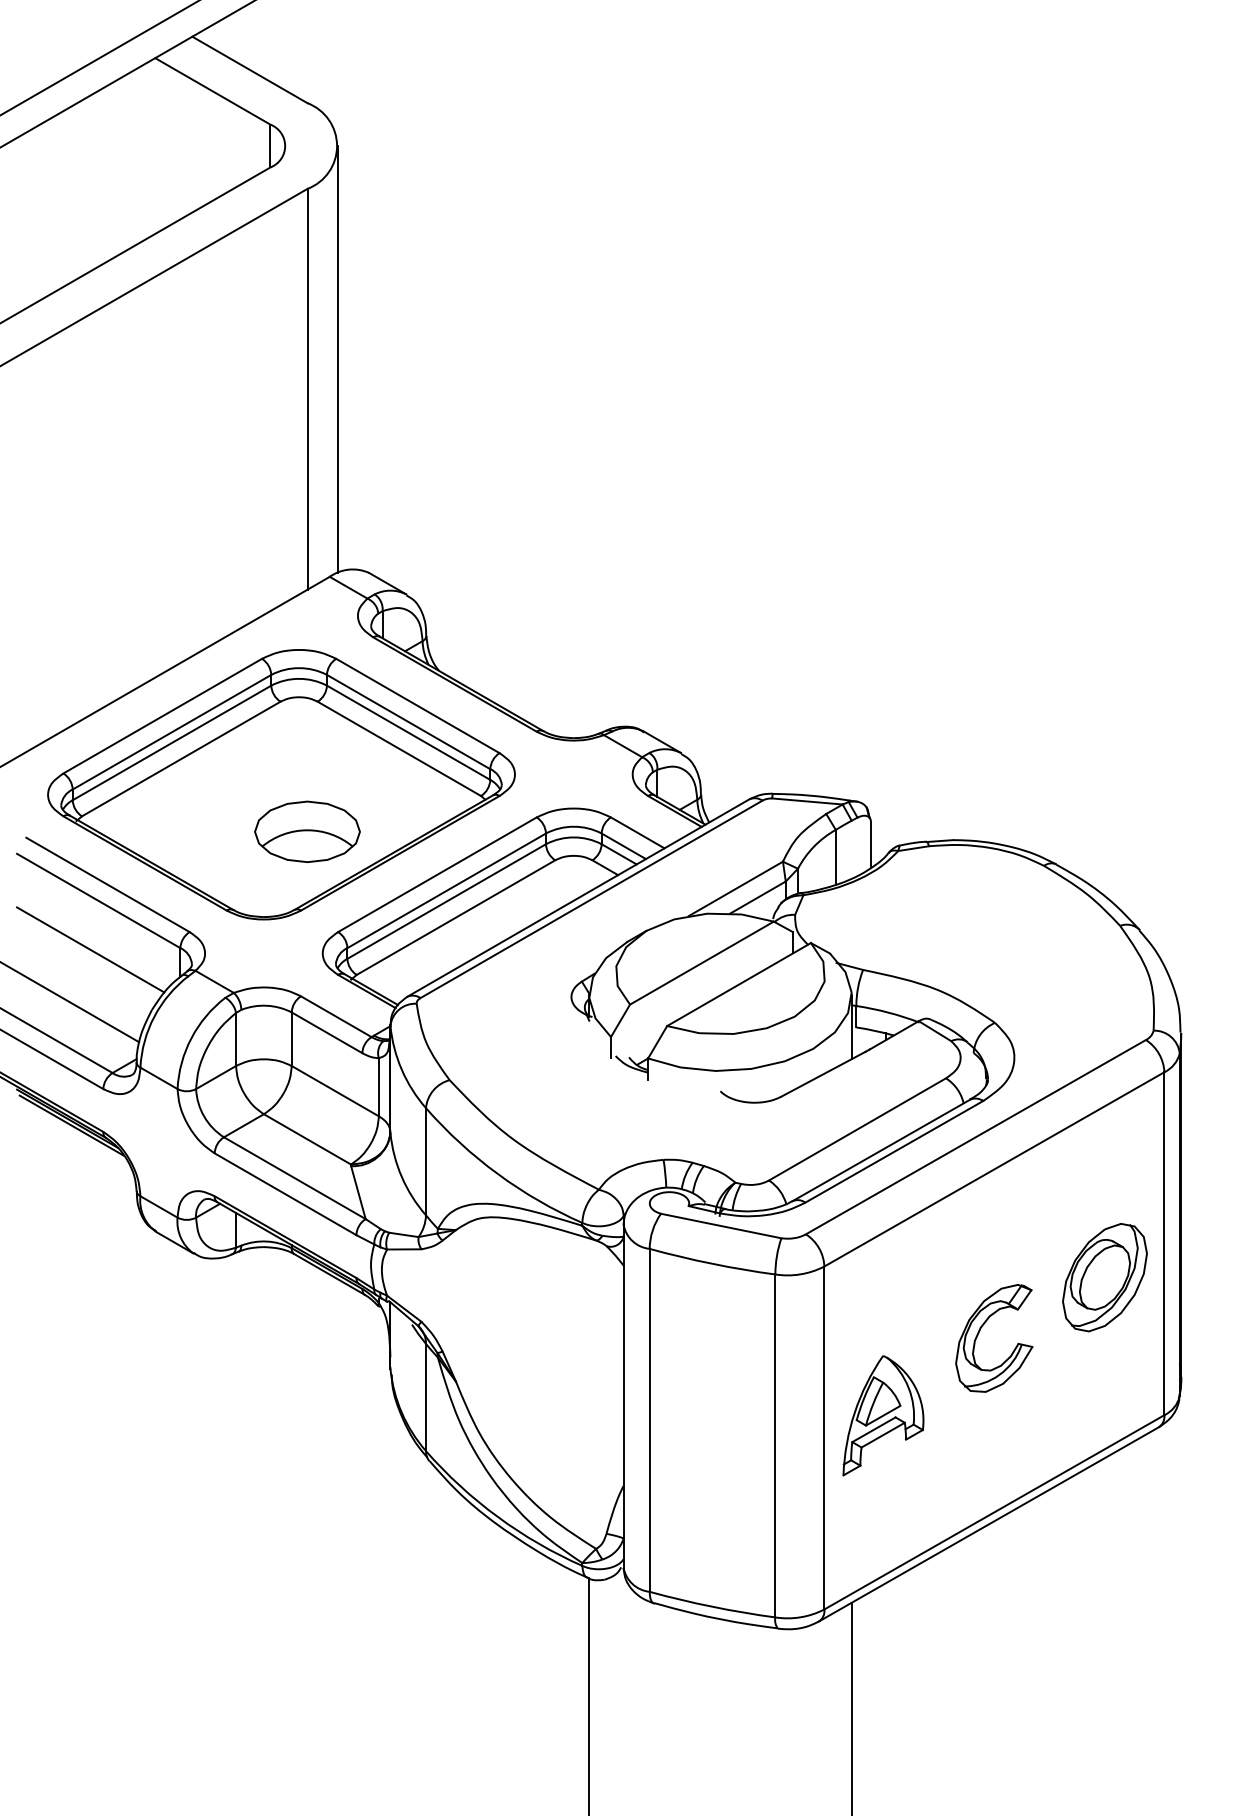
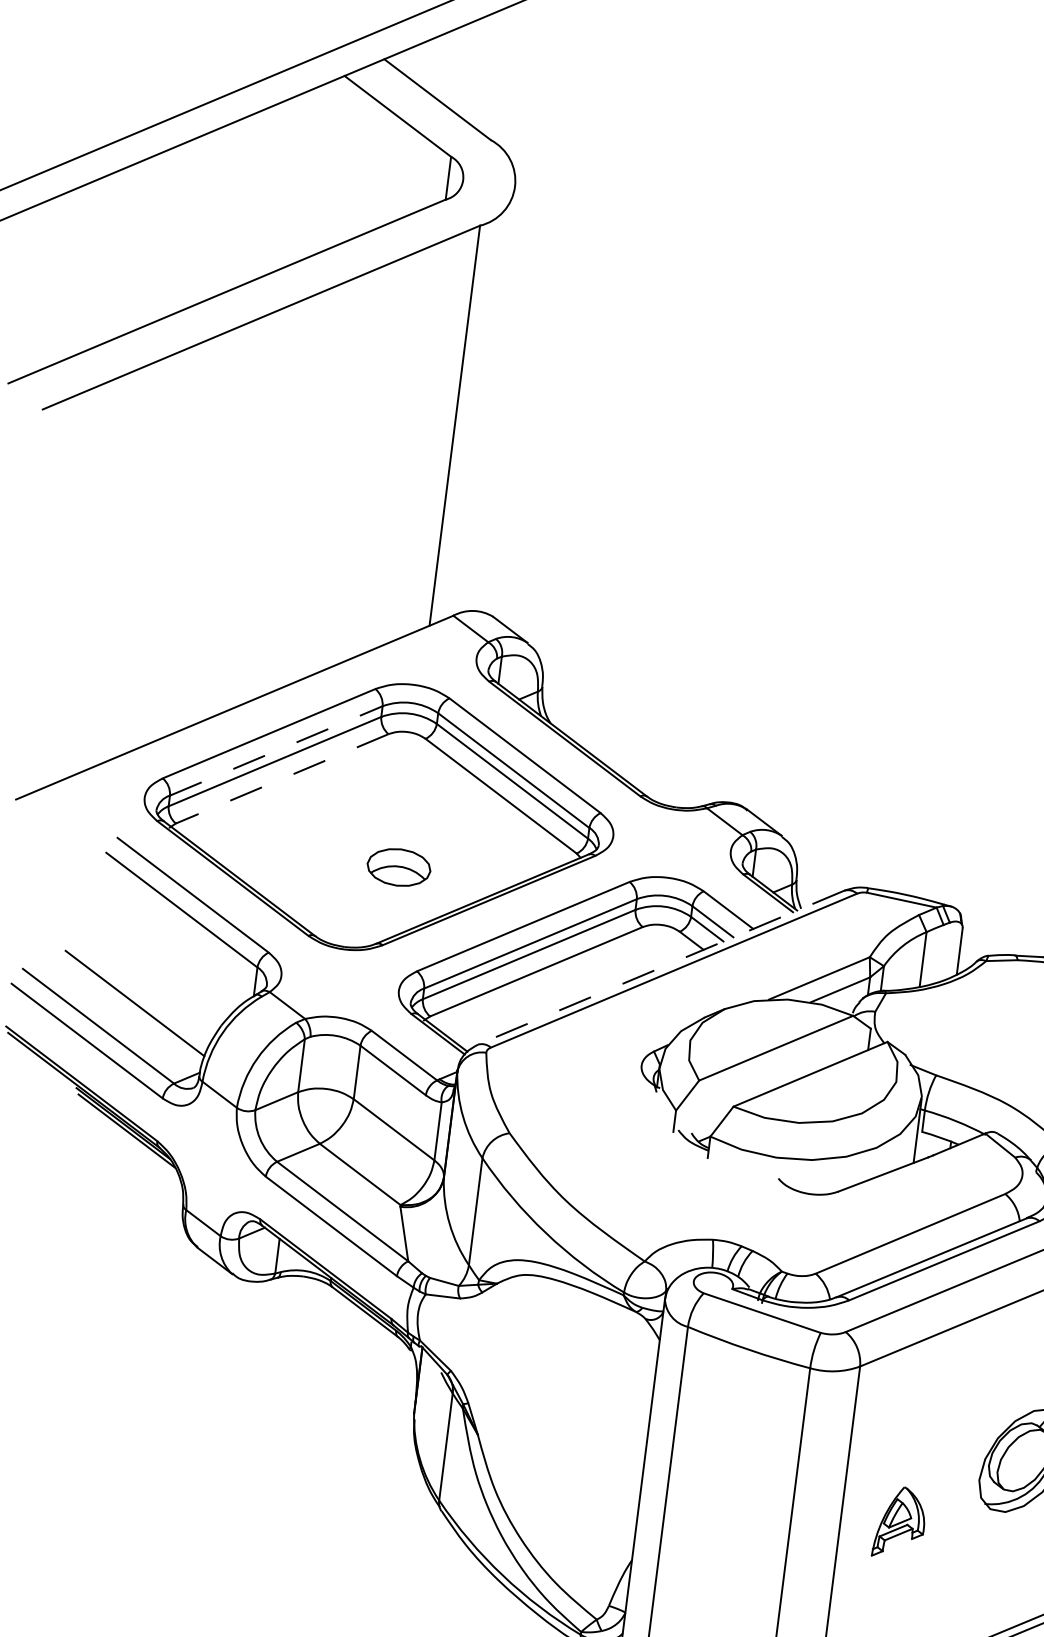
line: (338, 359) -> (489, 399), removed
line: (172, 732) -> (276, 751), solid -> dashed
line: (181, 759) -> (282, 779), solid -> dashed
part: (307, 831) -> (399, 867), size x0.6
line: (577, 898) -> (660, 968), solid -> dashed
line: (90, 949) -> (167, 957), removed
part: (883, 1415) -> (900, 1522), size x0.6

